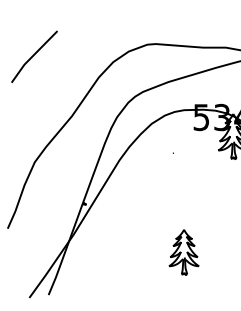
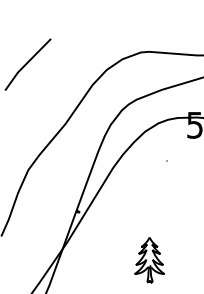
part: (183, 252) -> (149, 260), moved

